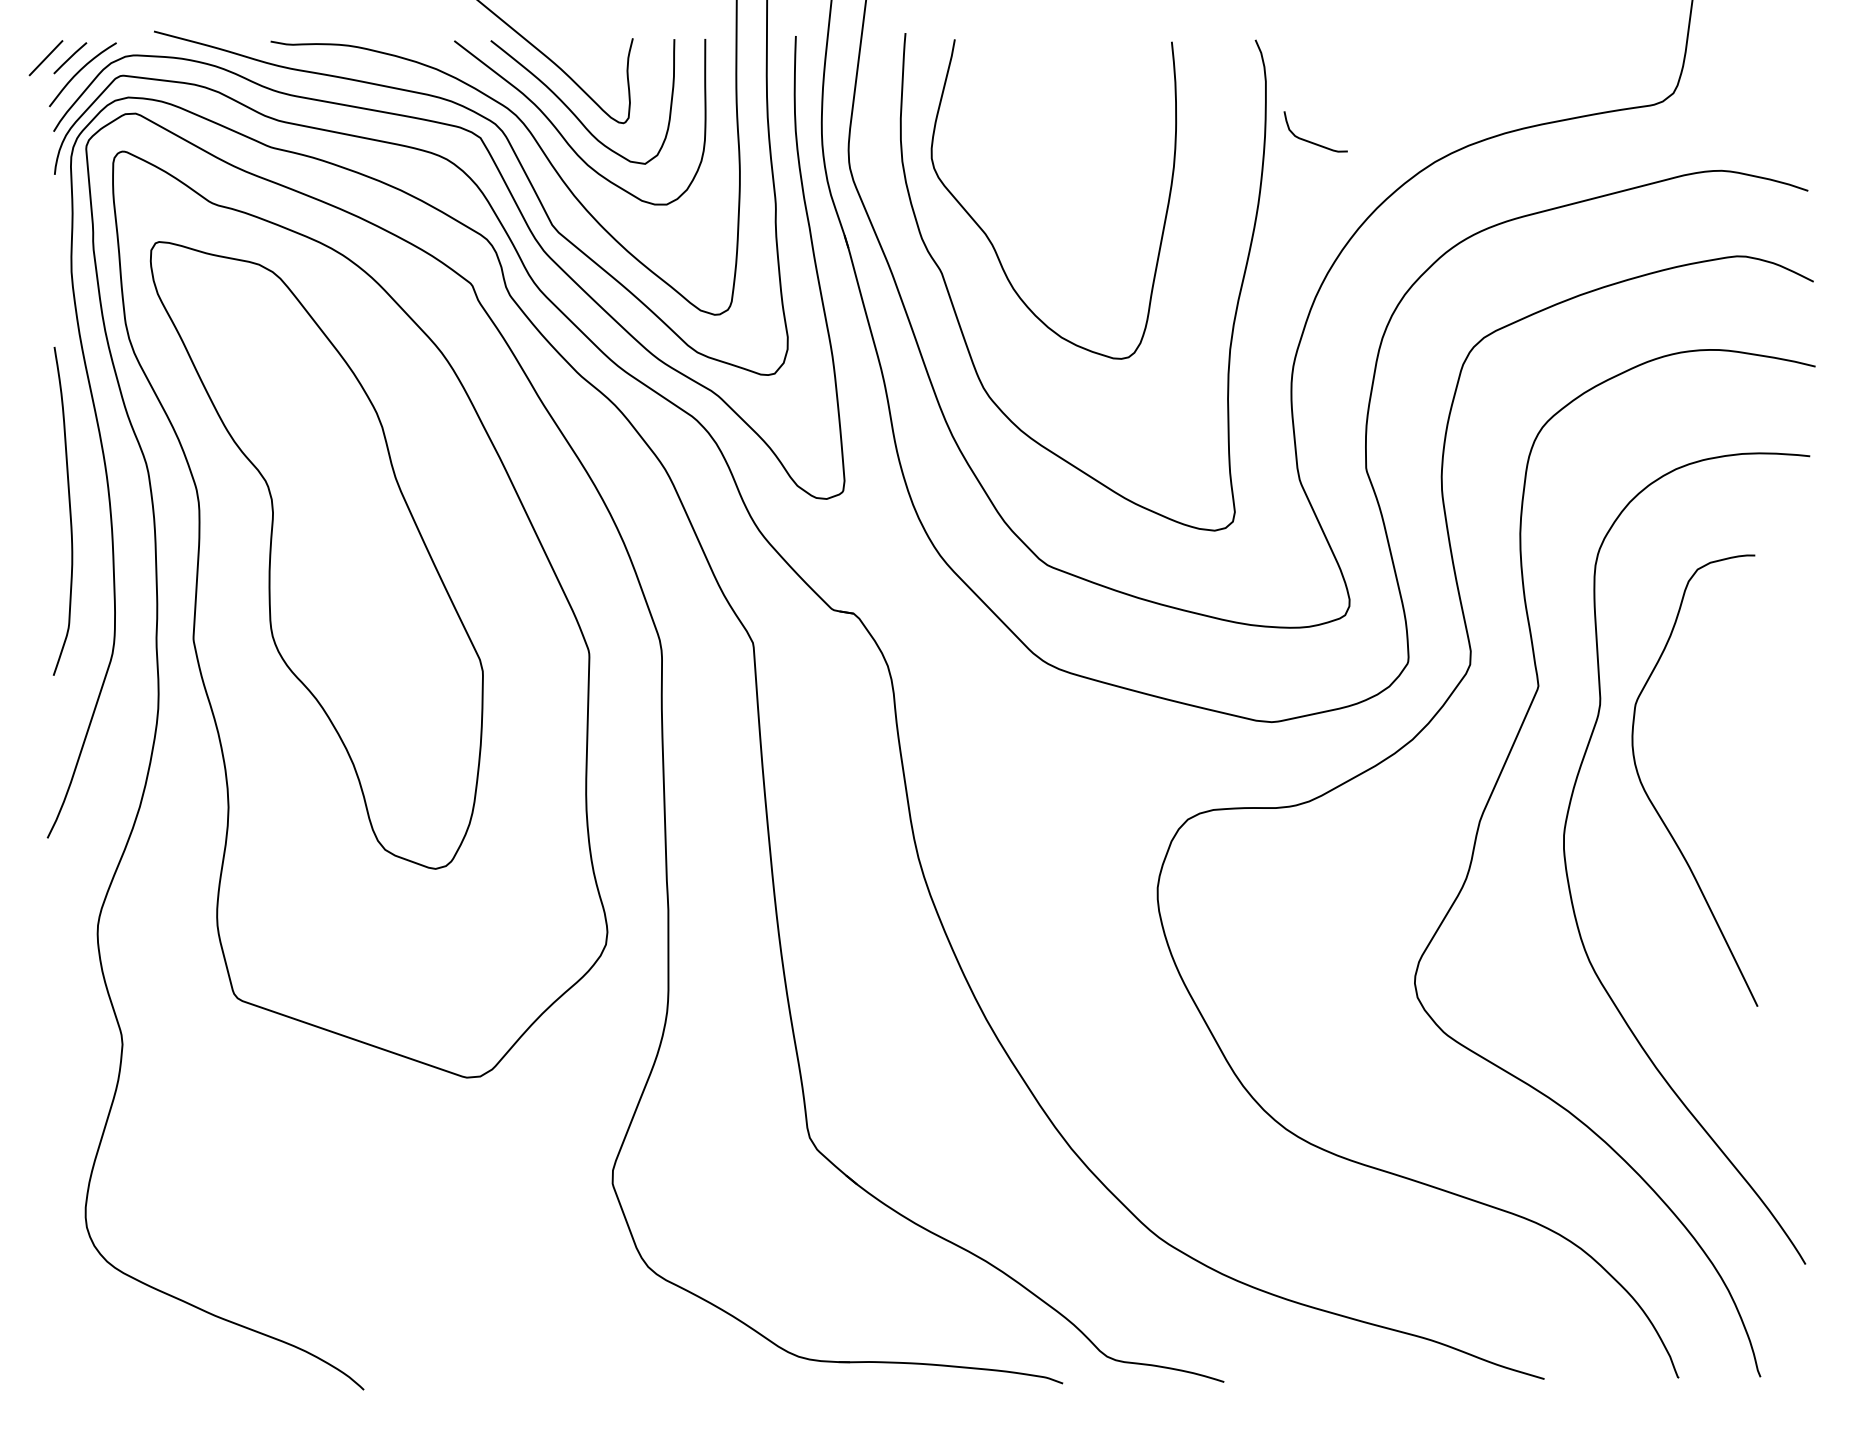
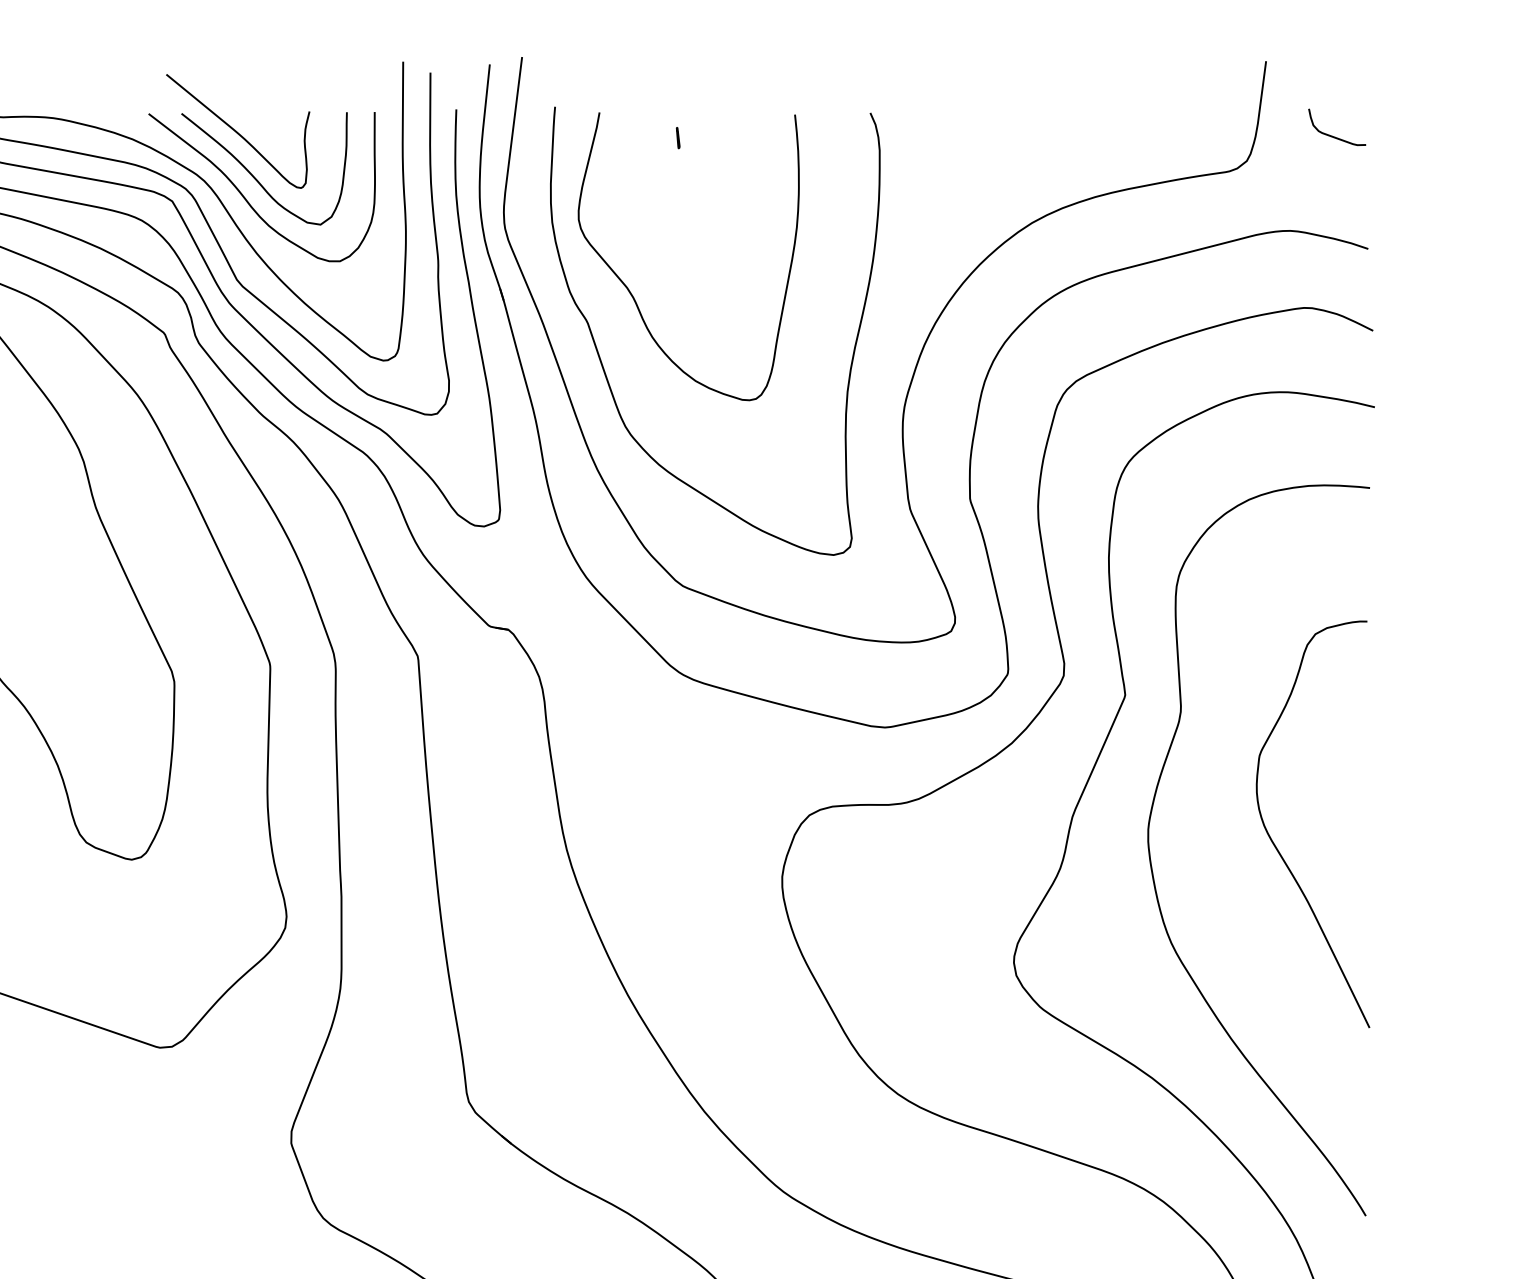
line: (1041, 67) -> (677, 137), added
curve: (1311, 141) -> (1333, 136), moved
curve: (1654, 805) -> (1276, 846), moved

